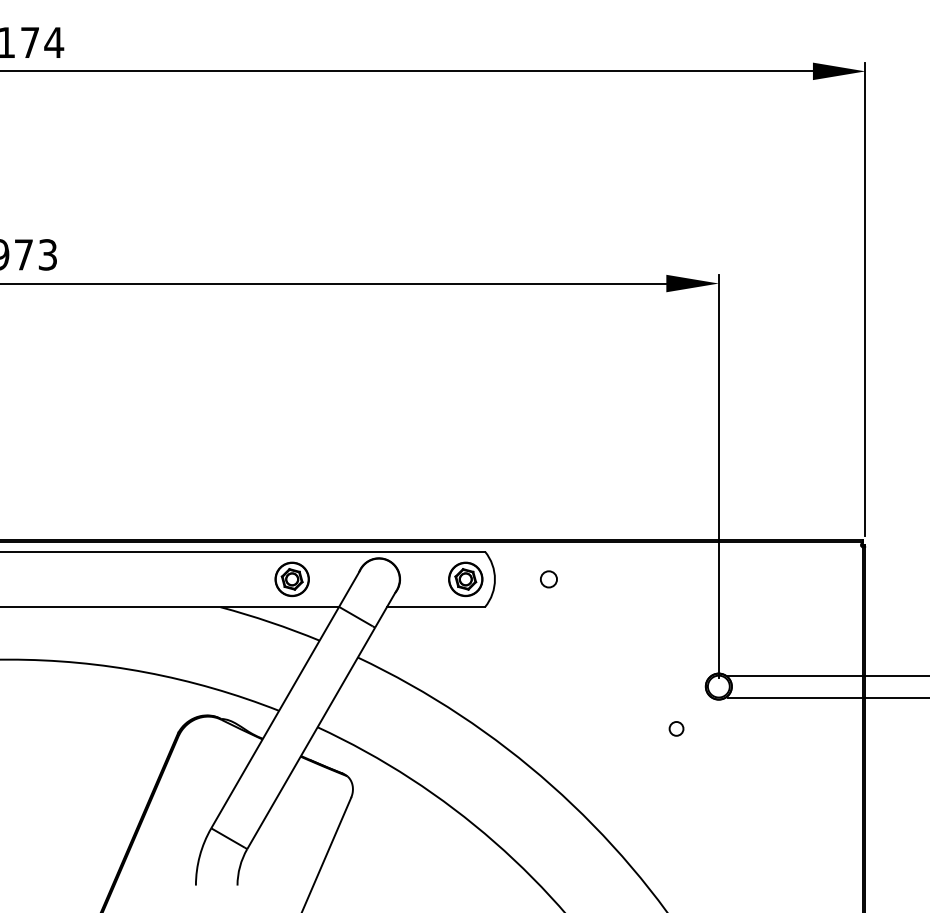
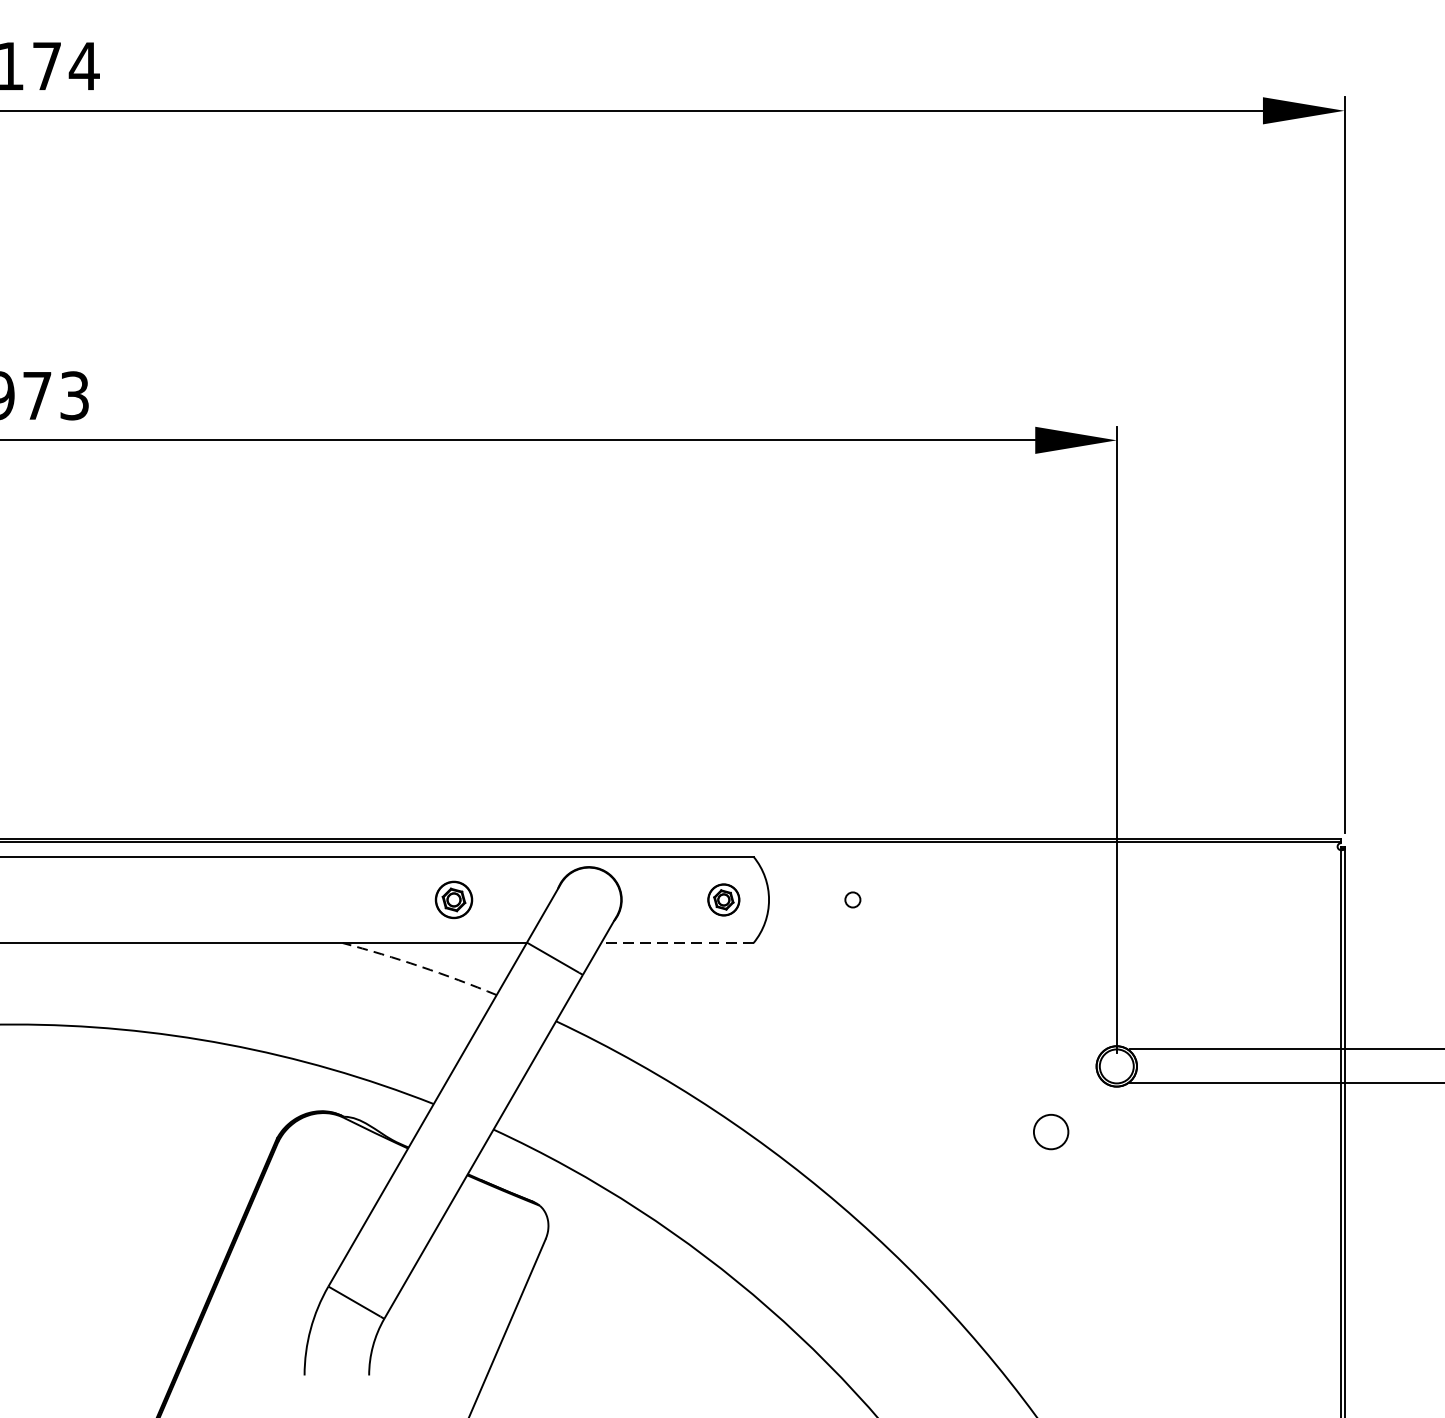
part: (291, 579) -> (453, 900), size x0.7
part: (465, 579) -> (723, 900), size x0.6
circle: (548, 579) -> (852, 900), size x0.6
line: (435, 607) -> (676, 943), solid -> dashed
arc: (270, 622) -> (420, 966), solid -> dashed
circle: (676, 728) -> (1051, 1131), size x1.6

